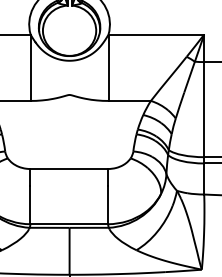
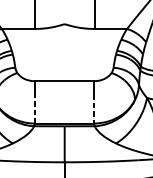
line: (30, 204) -> (34, 108), solid -> dashed
line: (108, 205) -> (94, 109), solid -> dashed

